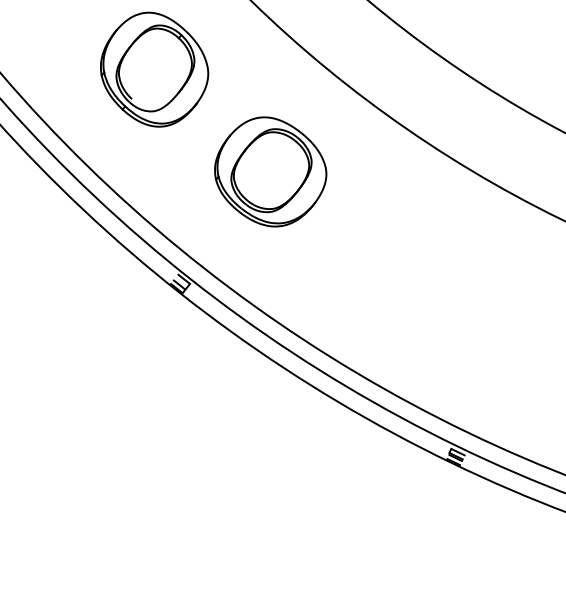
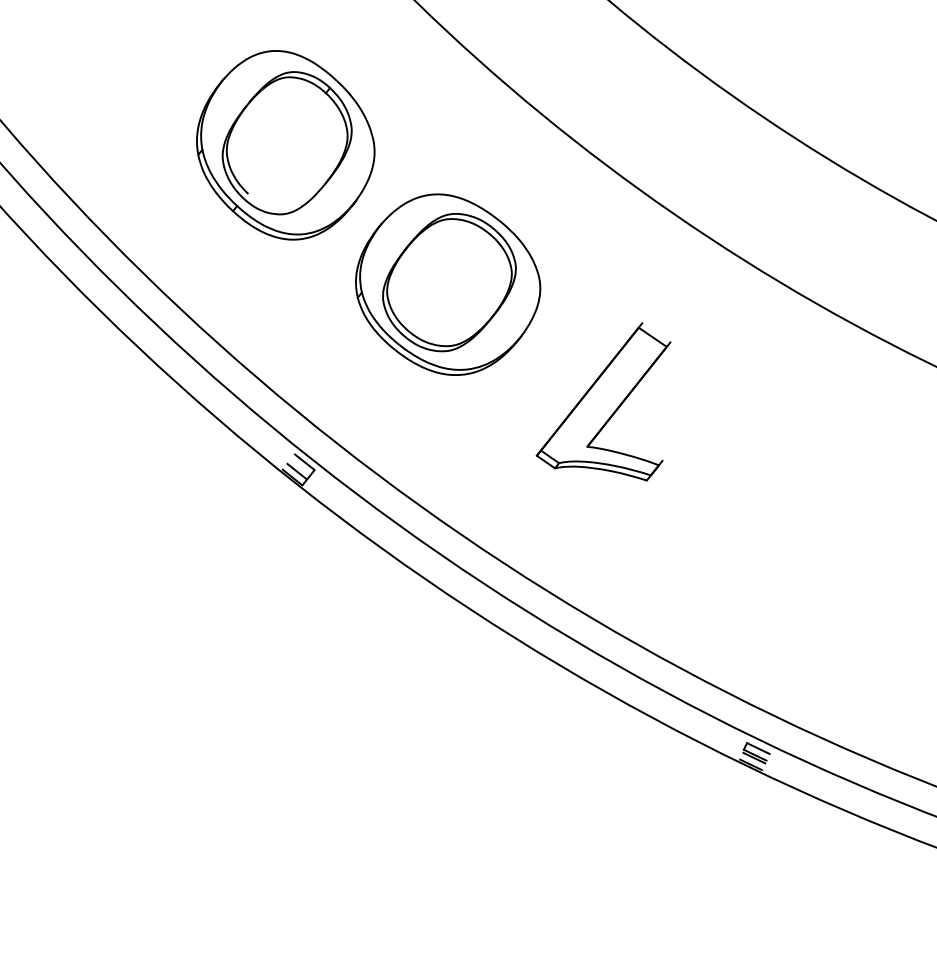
part: (154, 69) -> (285, 144), moved
part: (364, 242) -> (603, 401), added

